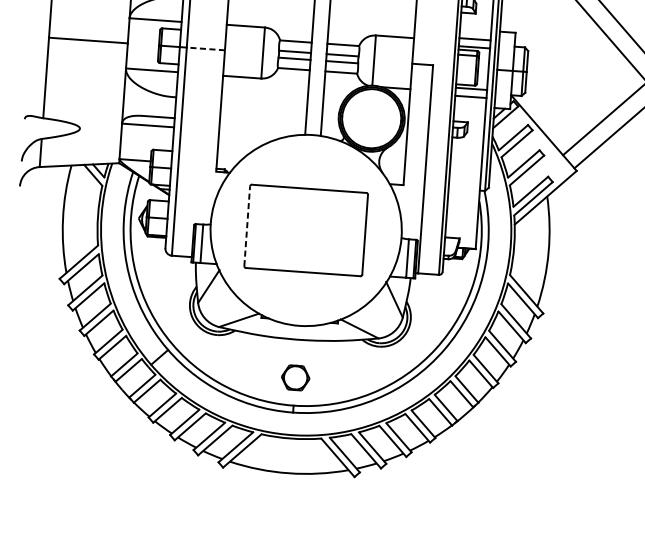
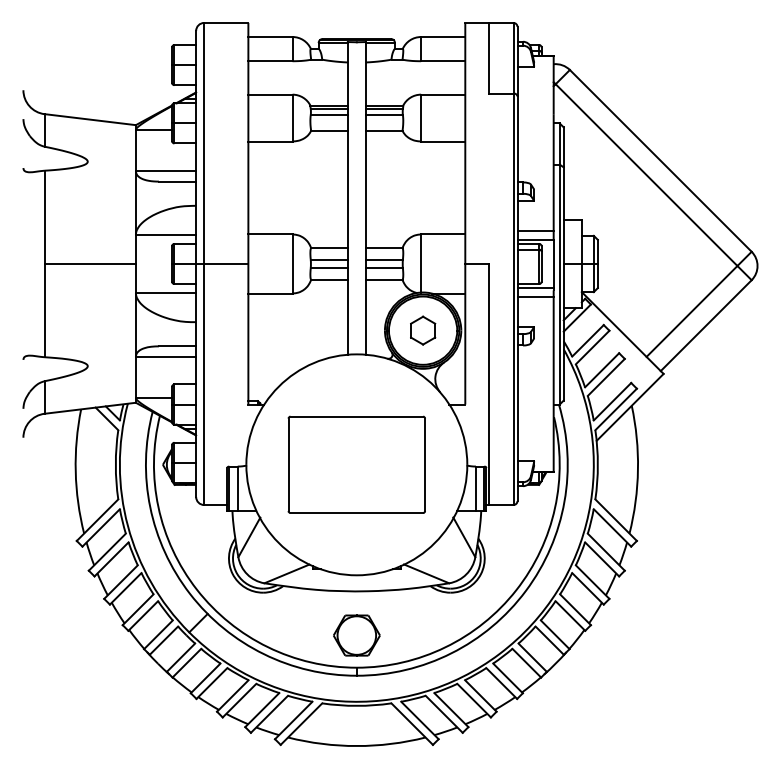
line: (205, 48) -> (225, 263), dashed -> solid
part: (372, 118) -> (423, 330), added
line: (247, 225) -> (288, 464), dashed -> solid
part: (295, 377) -> (356, 635), size x1.43

